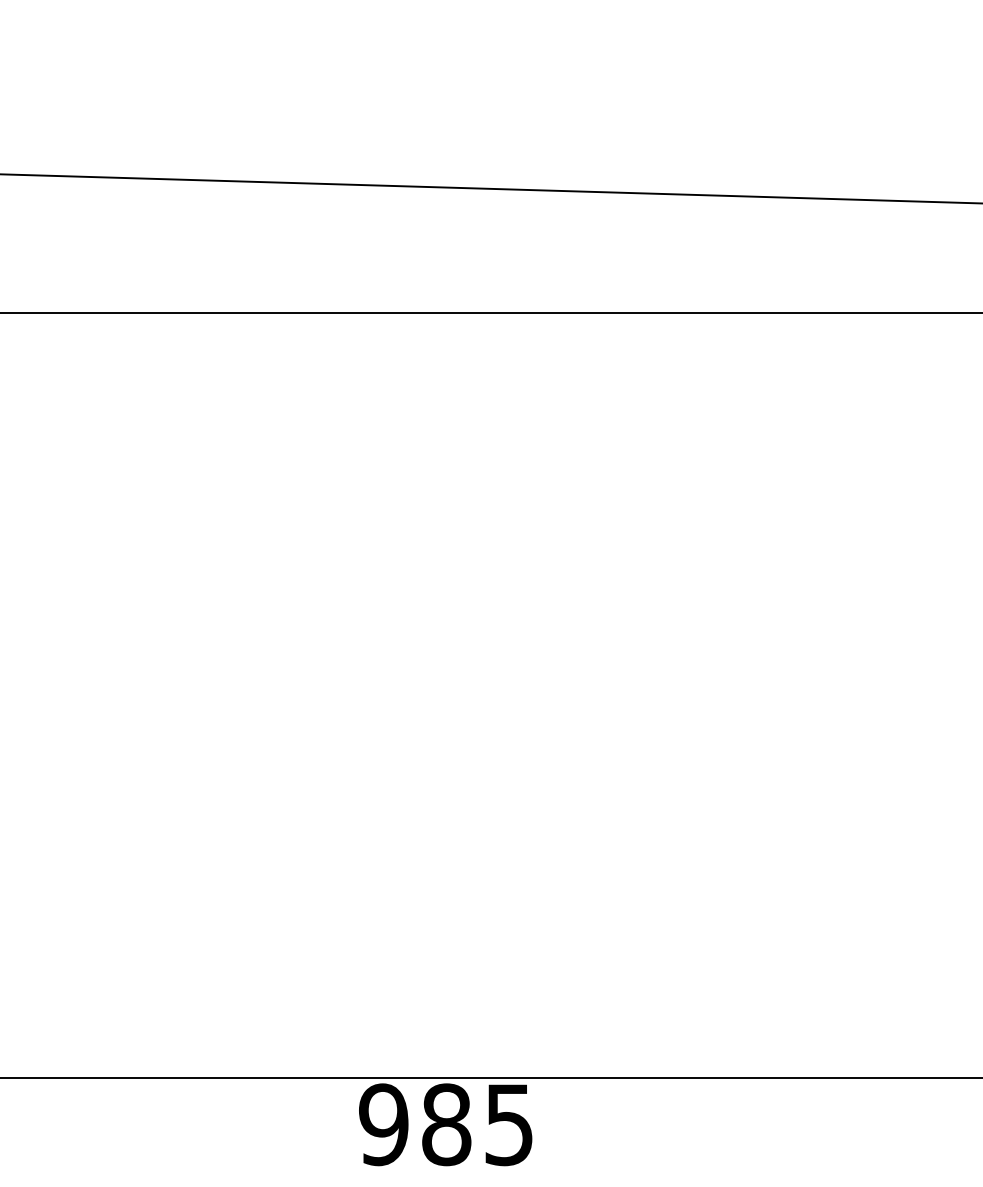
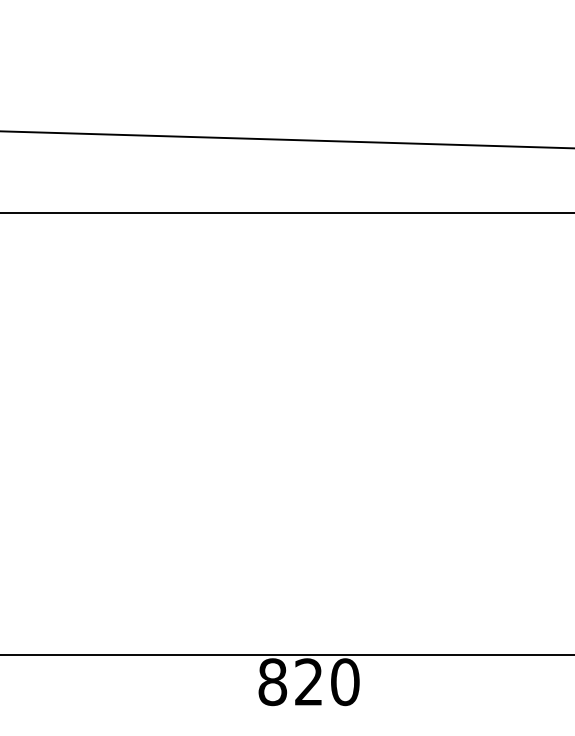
text: (445, 1125) -> (308, 682), 985 -> 820

